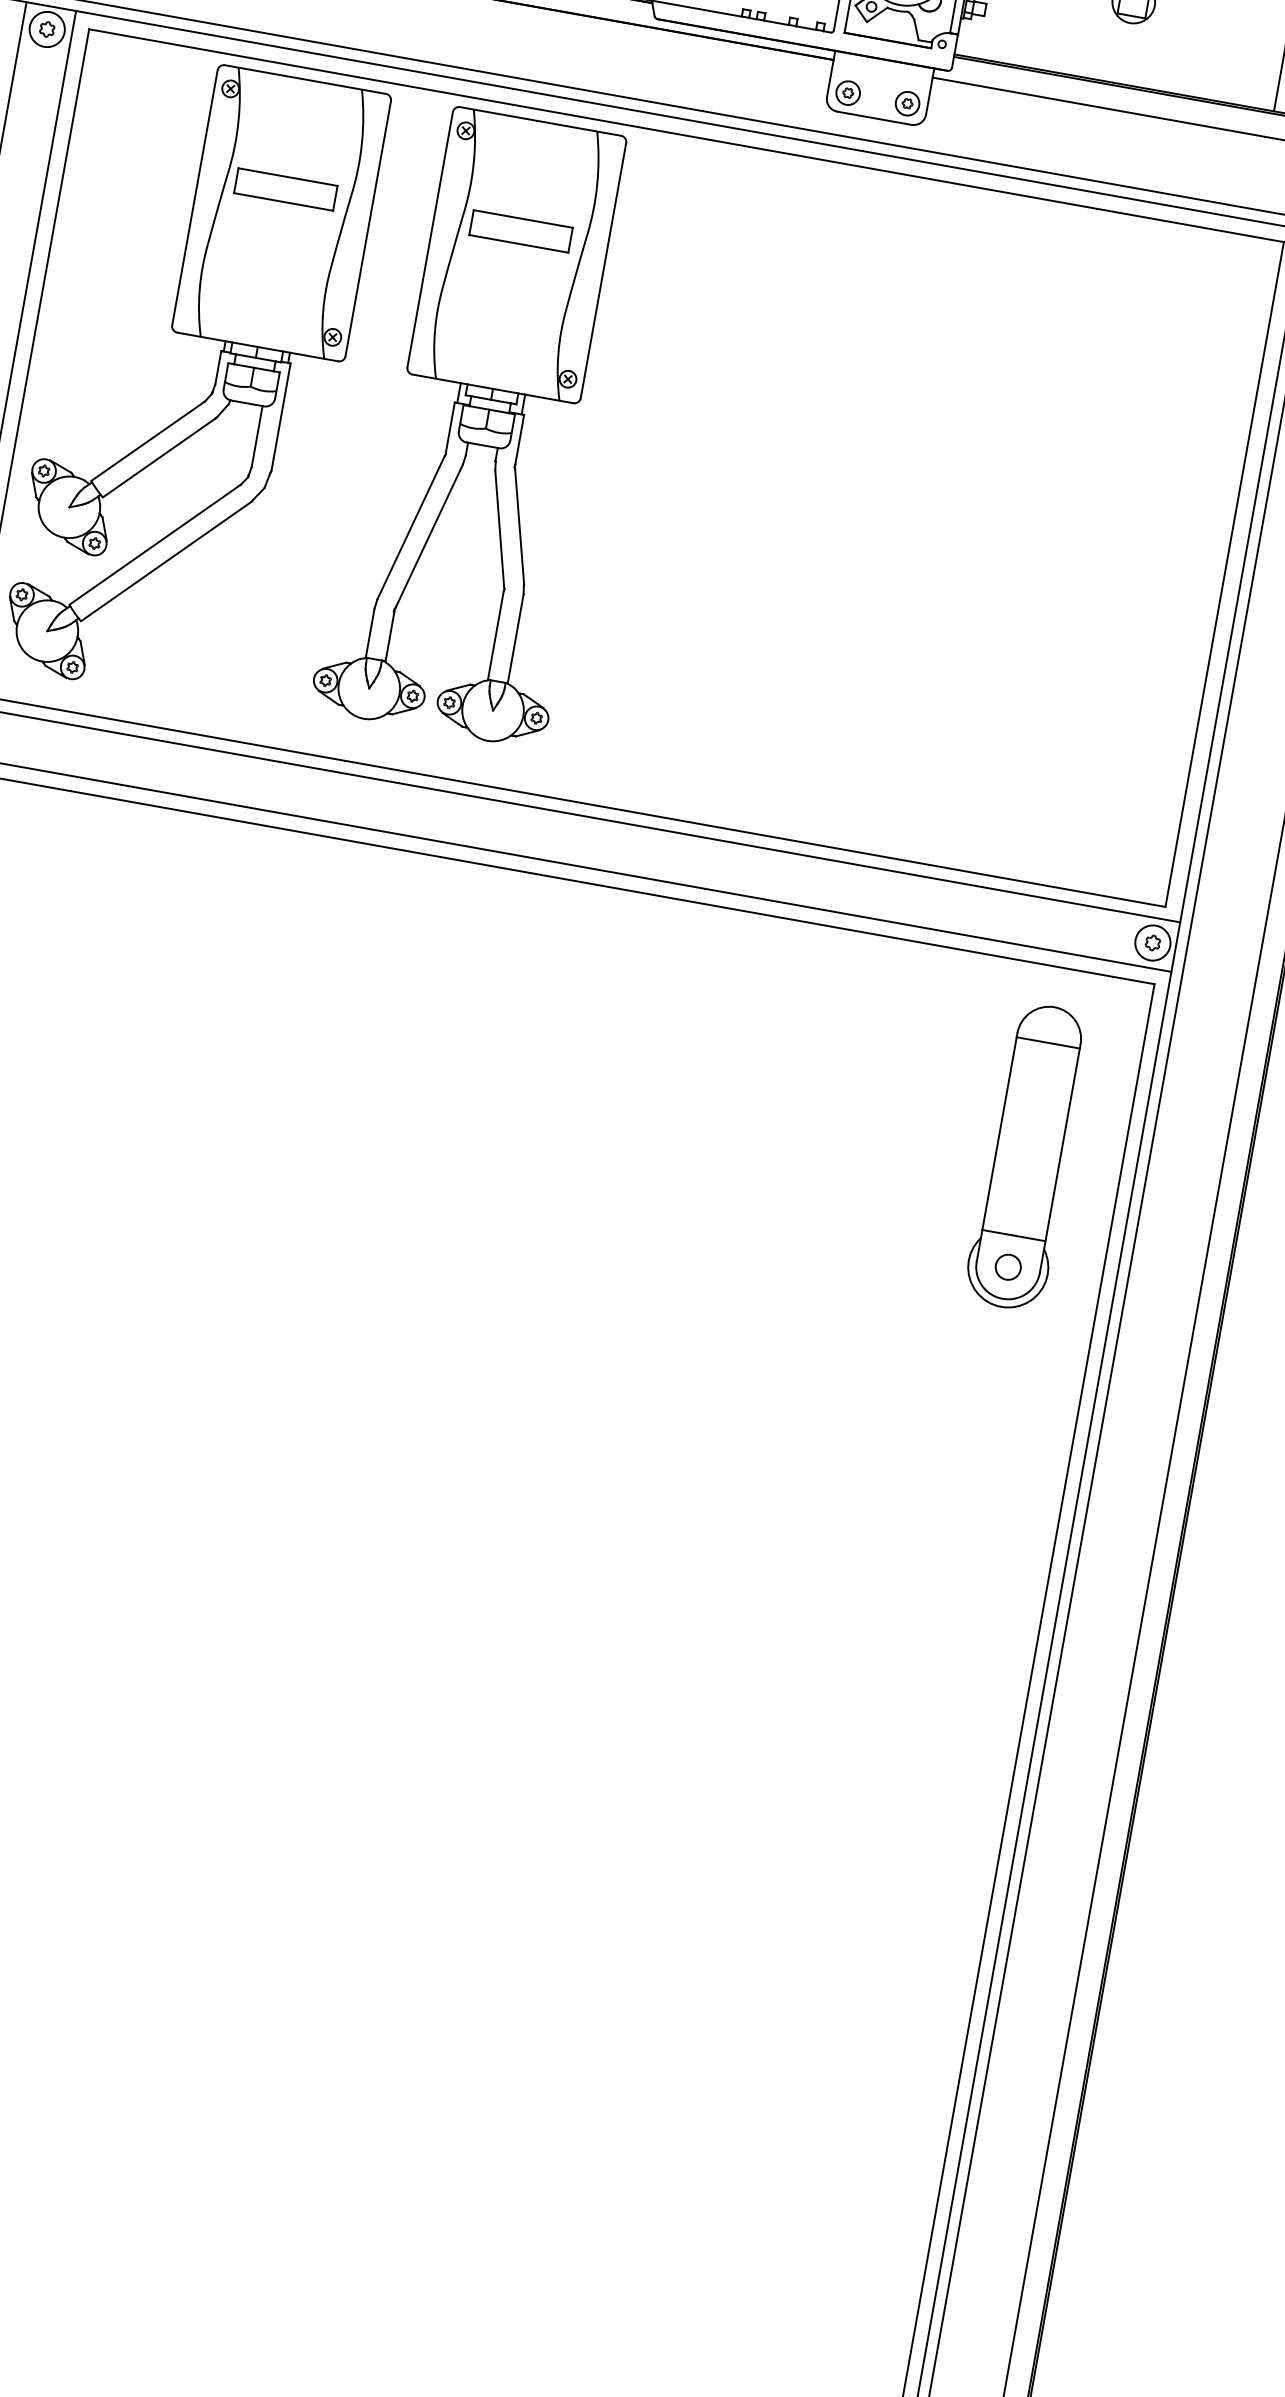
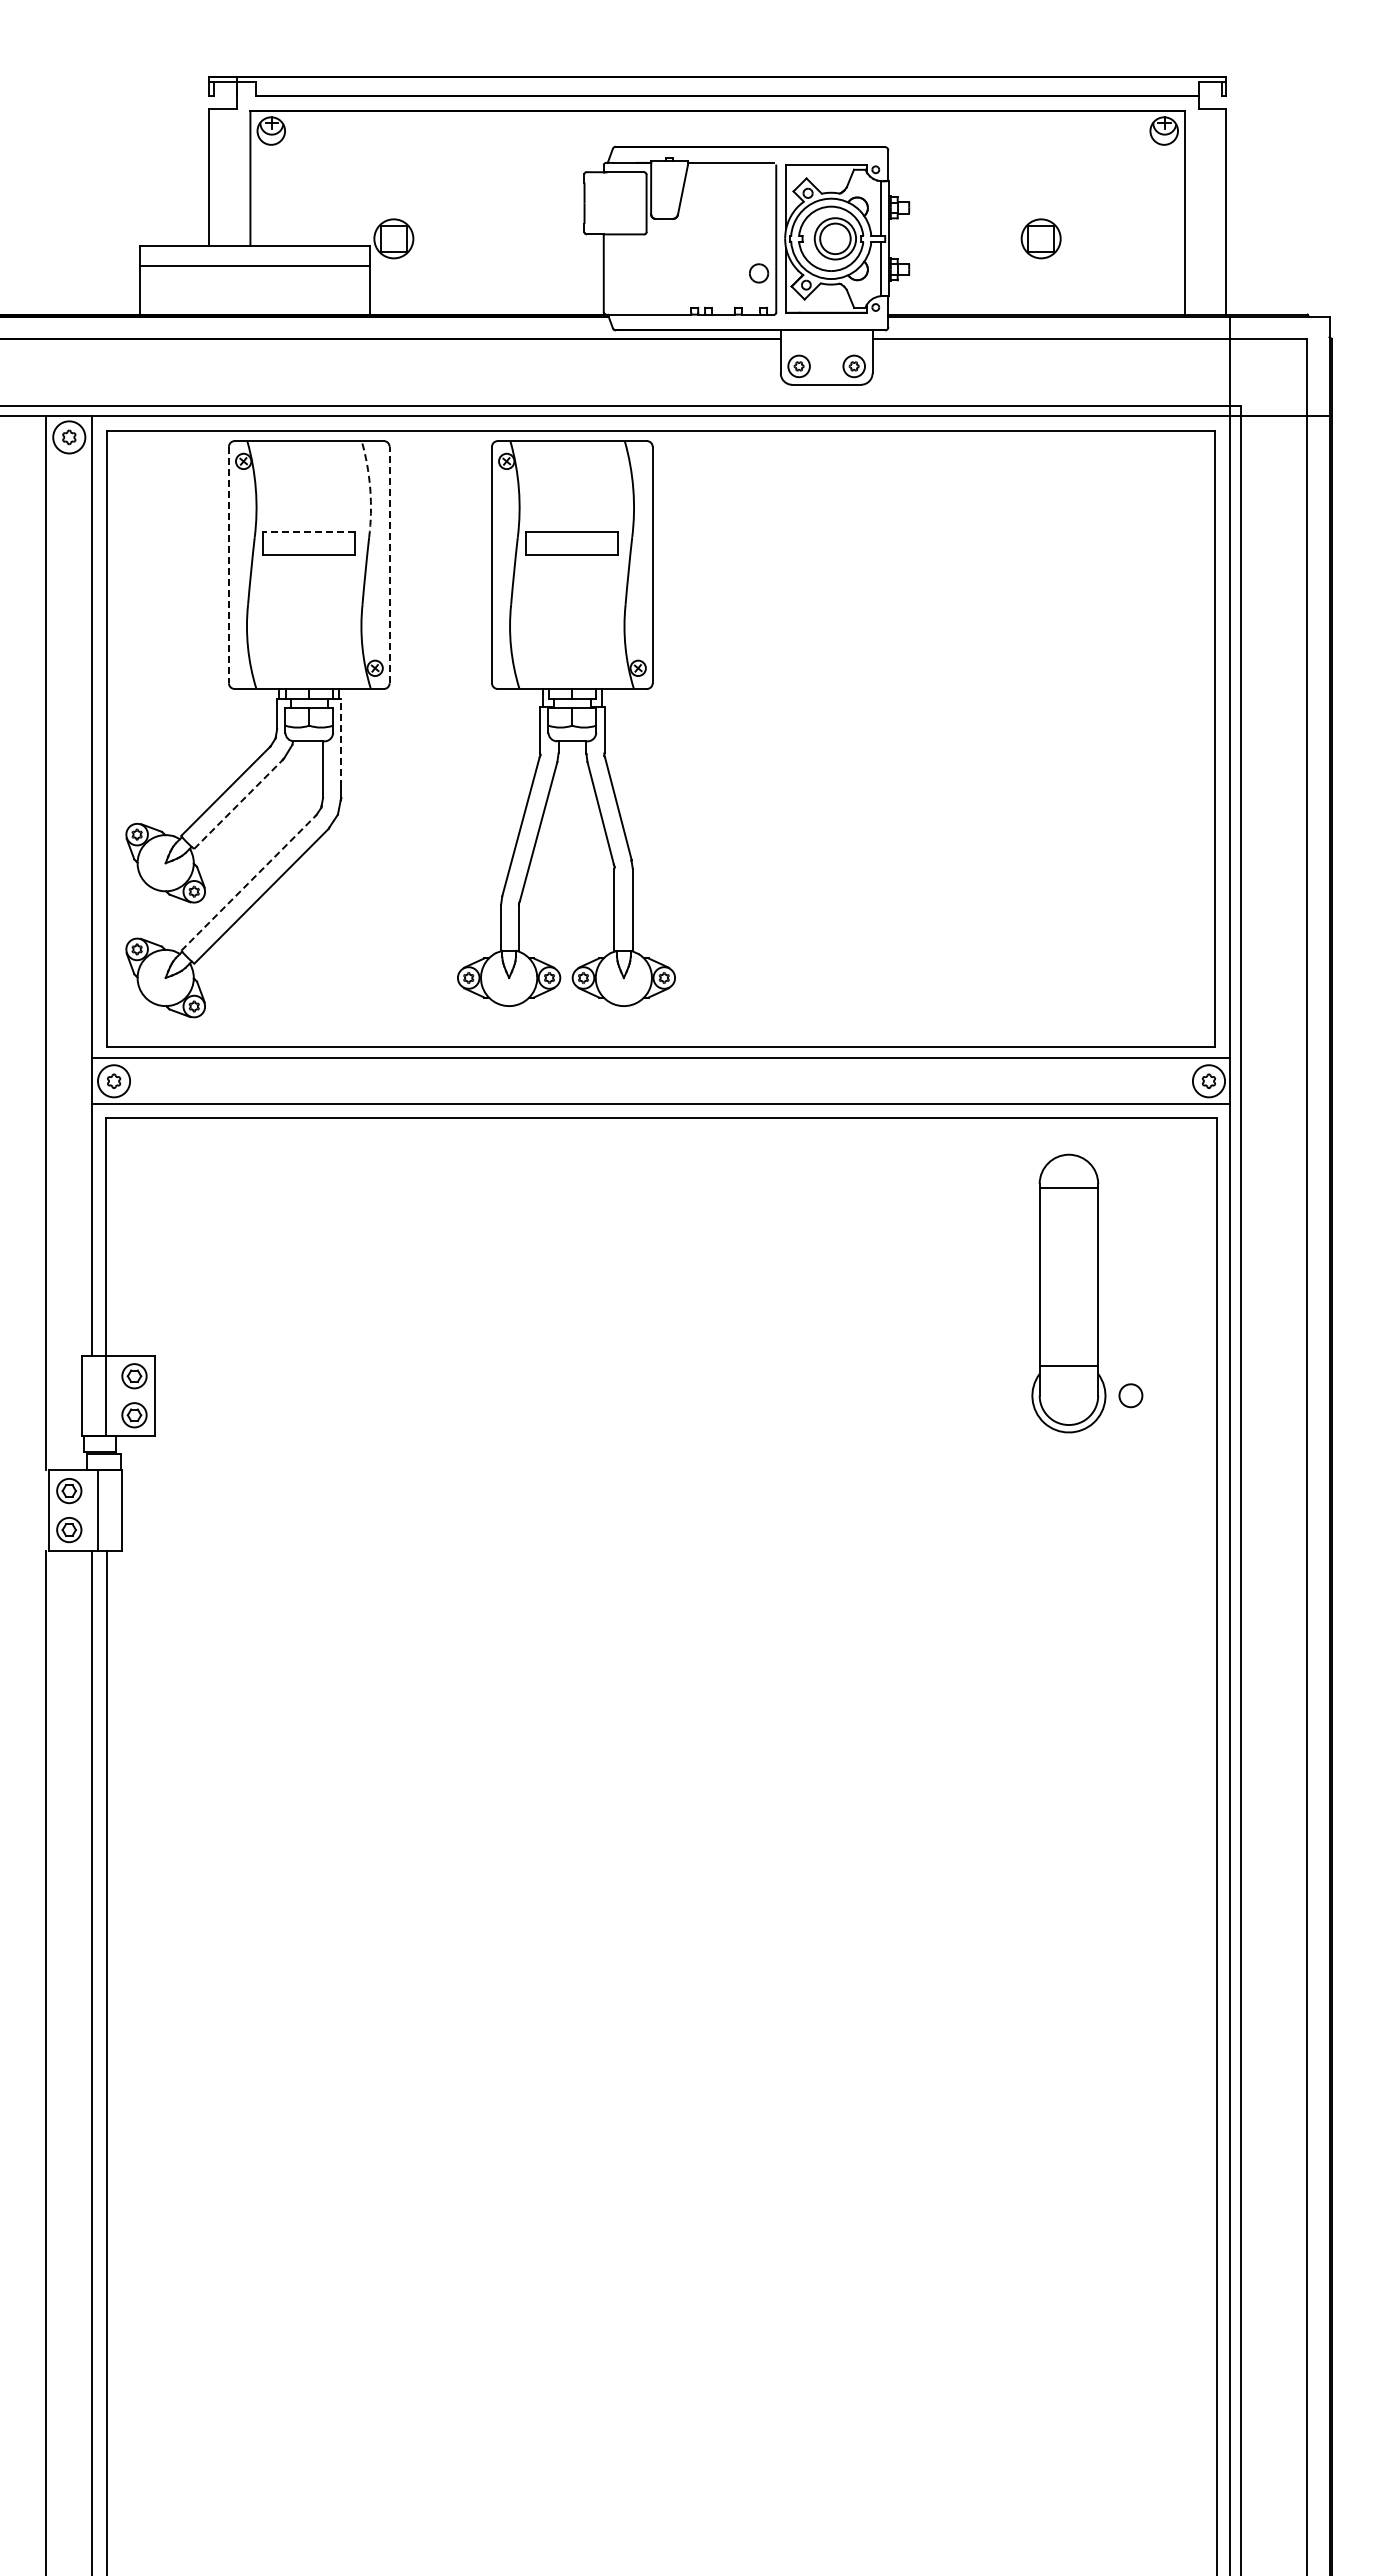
arc: (362, 143) -> (370, 489), solid -> dashed
line: (288, 177) -> (309, 531), solid -> dashed
line: (194, 198) -> (228, 565), solid -> dashed
line: (368, 228) -> (389, 564), solid -> dashed
line: (282, 410) -> (341, 742), solid -> dashed
part: (480, 424) -> (566, 723), moved
line: (159, 457) -> (238, 804), solid -> dashed
line: (155, 544) -> (248, 882), solid -> dashed
part: (1027, 1156) -> (1068, 1293), moved

